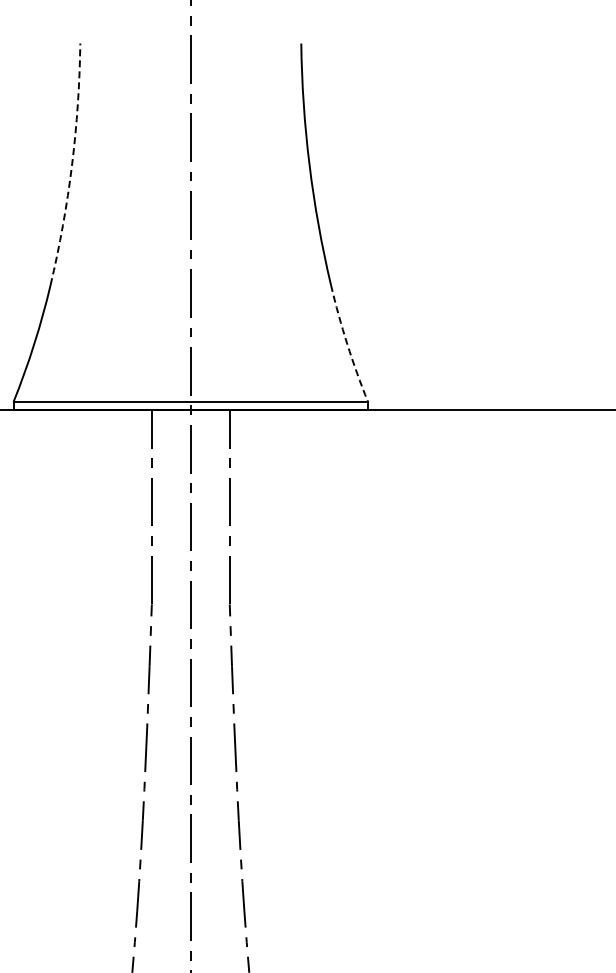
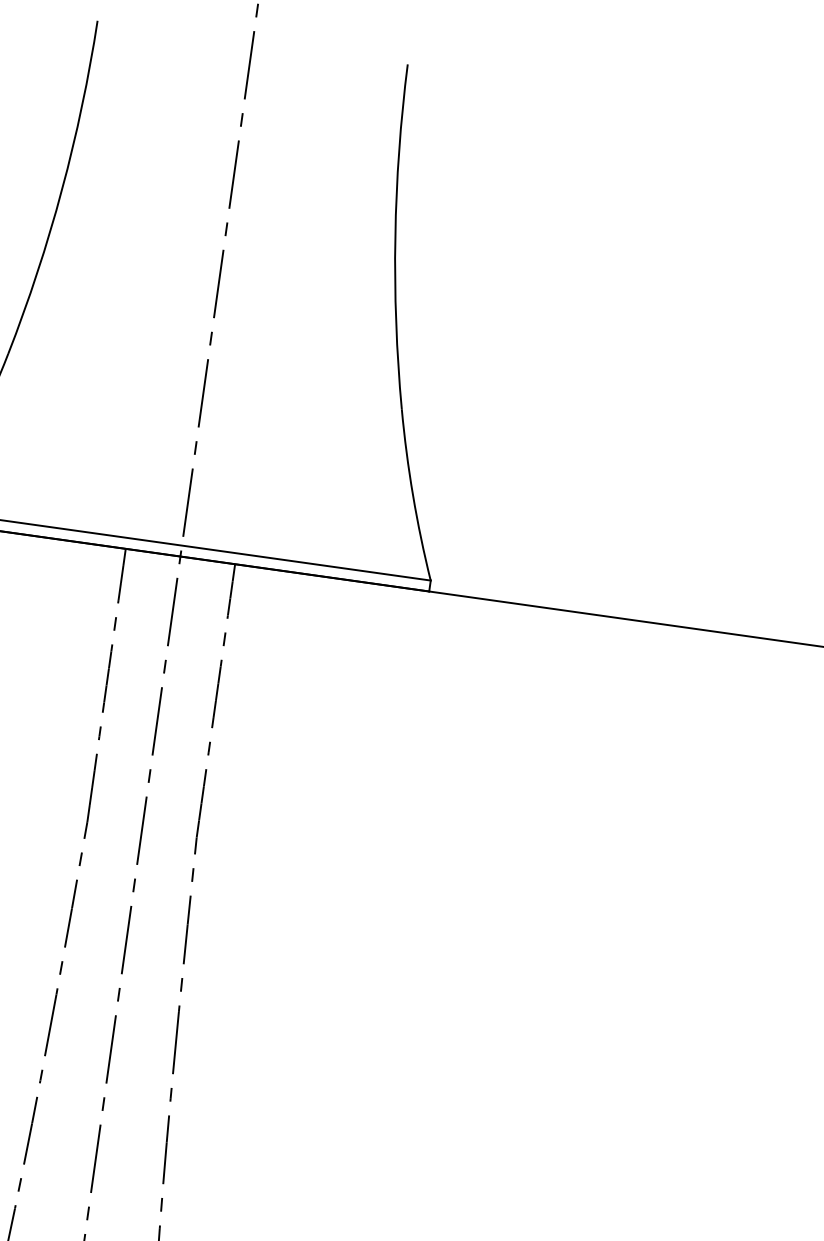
arc: (72, 165) -> (62, 190), dashed -> solid
arc: (347, 344) -> (413, 495), dashed -> solid

